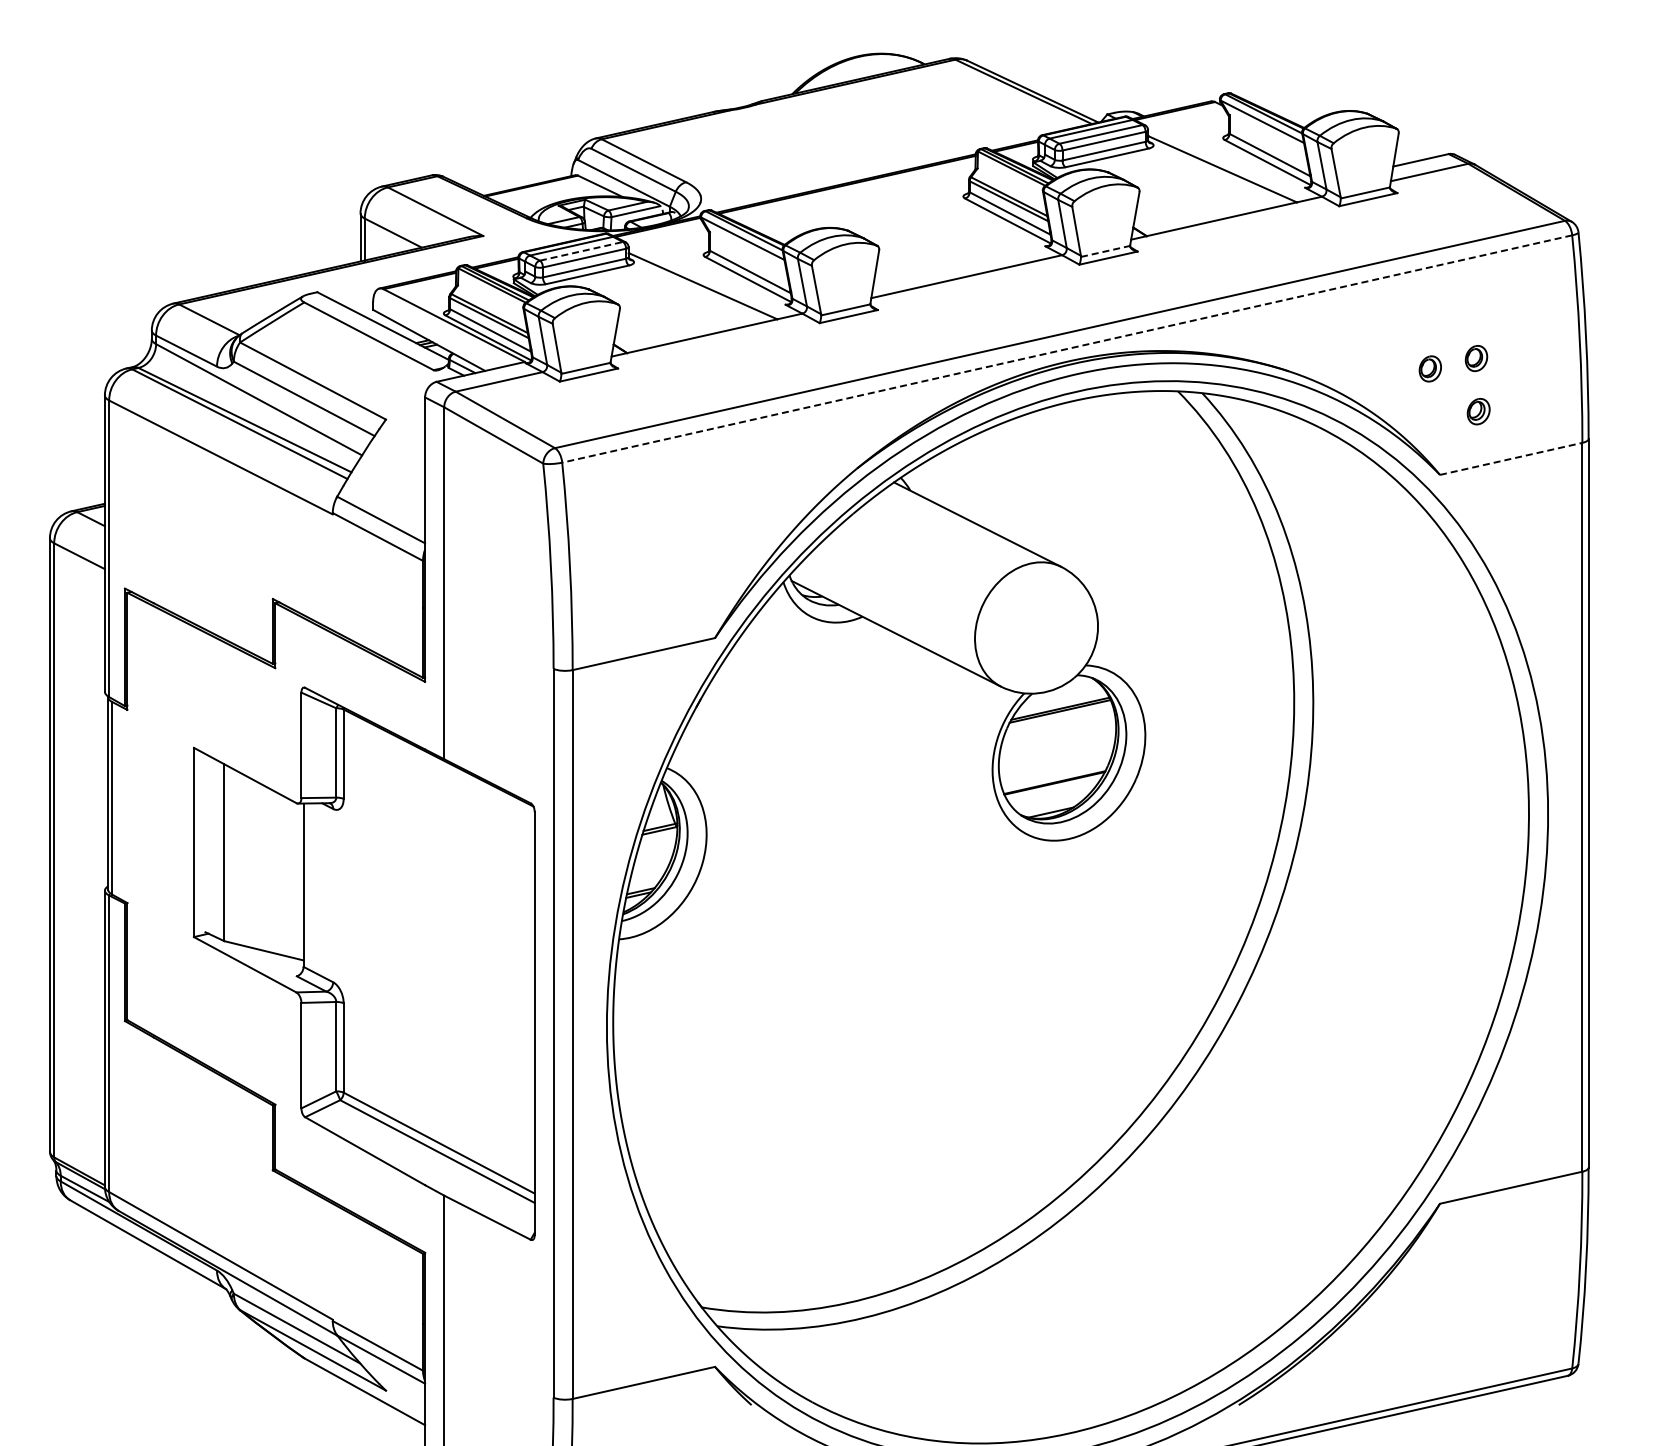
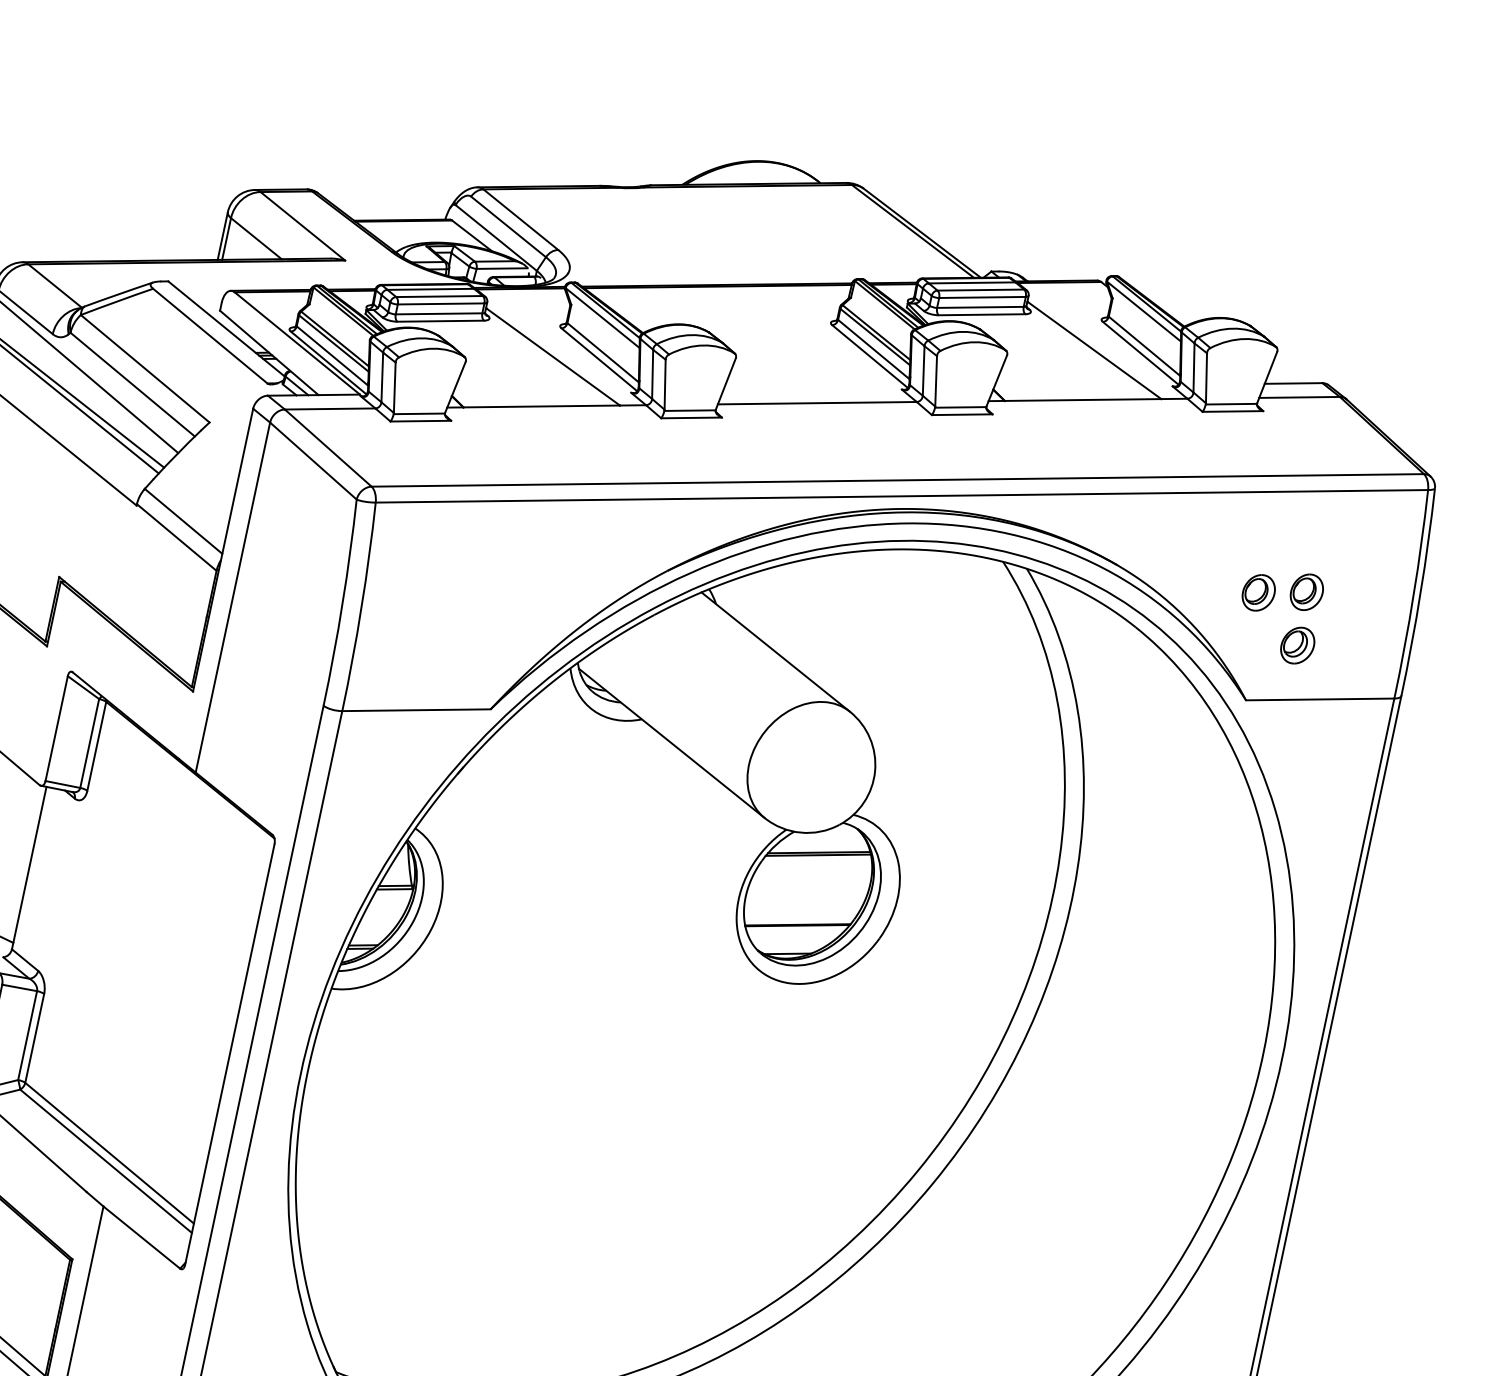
line: (581, 251) -> (439, 296), dashed -> solid
line: (1106, 251) -> (961, 407), dashed -> solid
line: (1067, 349) -> (902, 496), dashed -> solid
part: (1476, 358) -> (1306, 592), size x1.43
part: (1430, 368) -> (1259, 592), size x1.43
part: (1478, 411) -> (1297, 645), size x1.43
line: (1511, 458) -> (1320, 699), dashed -> solid

